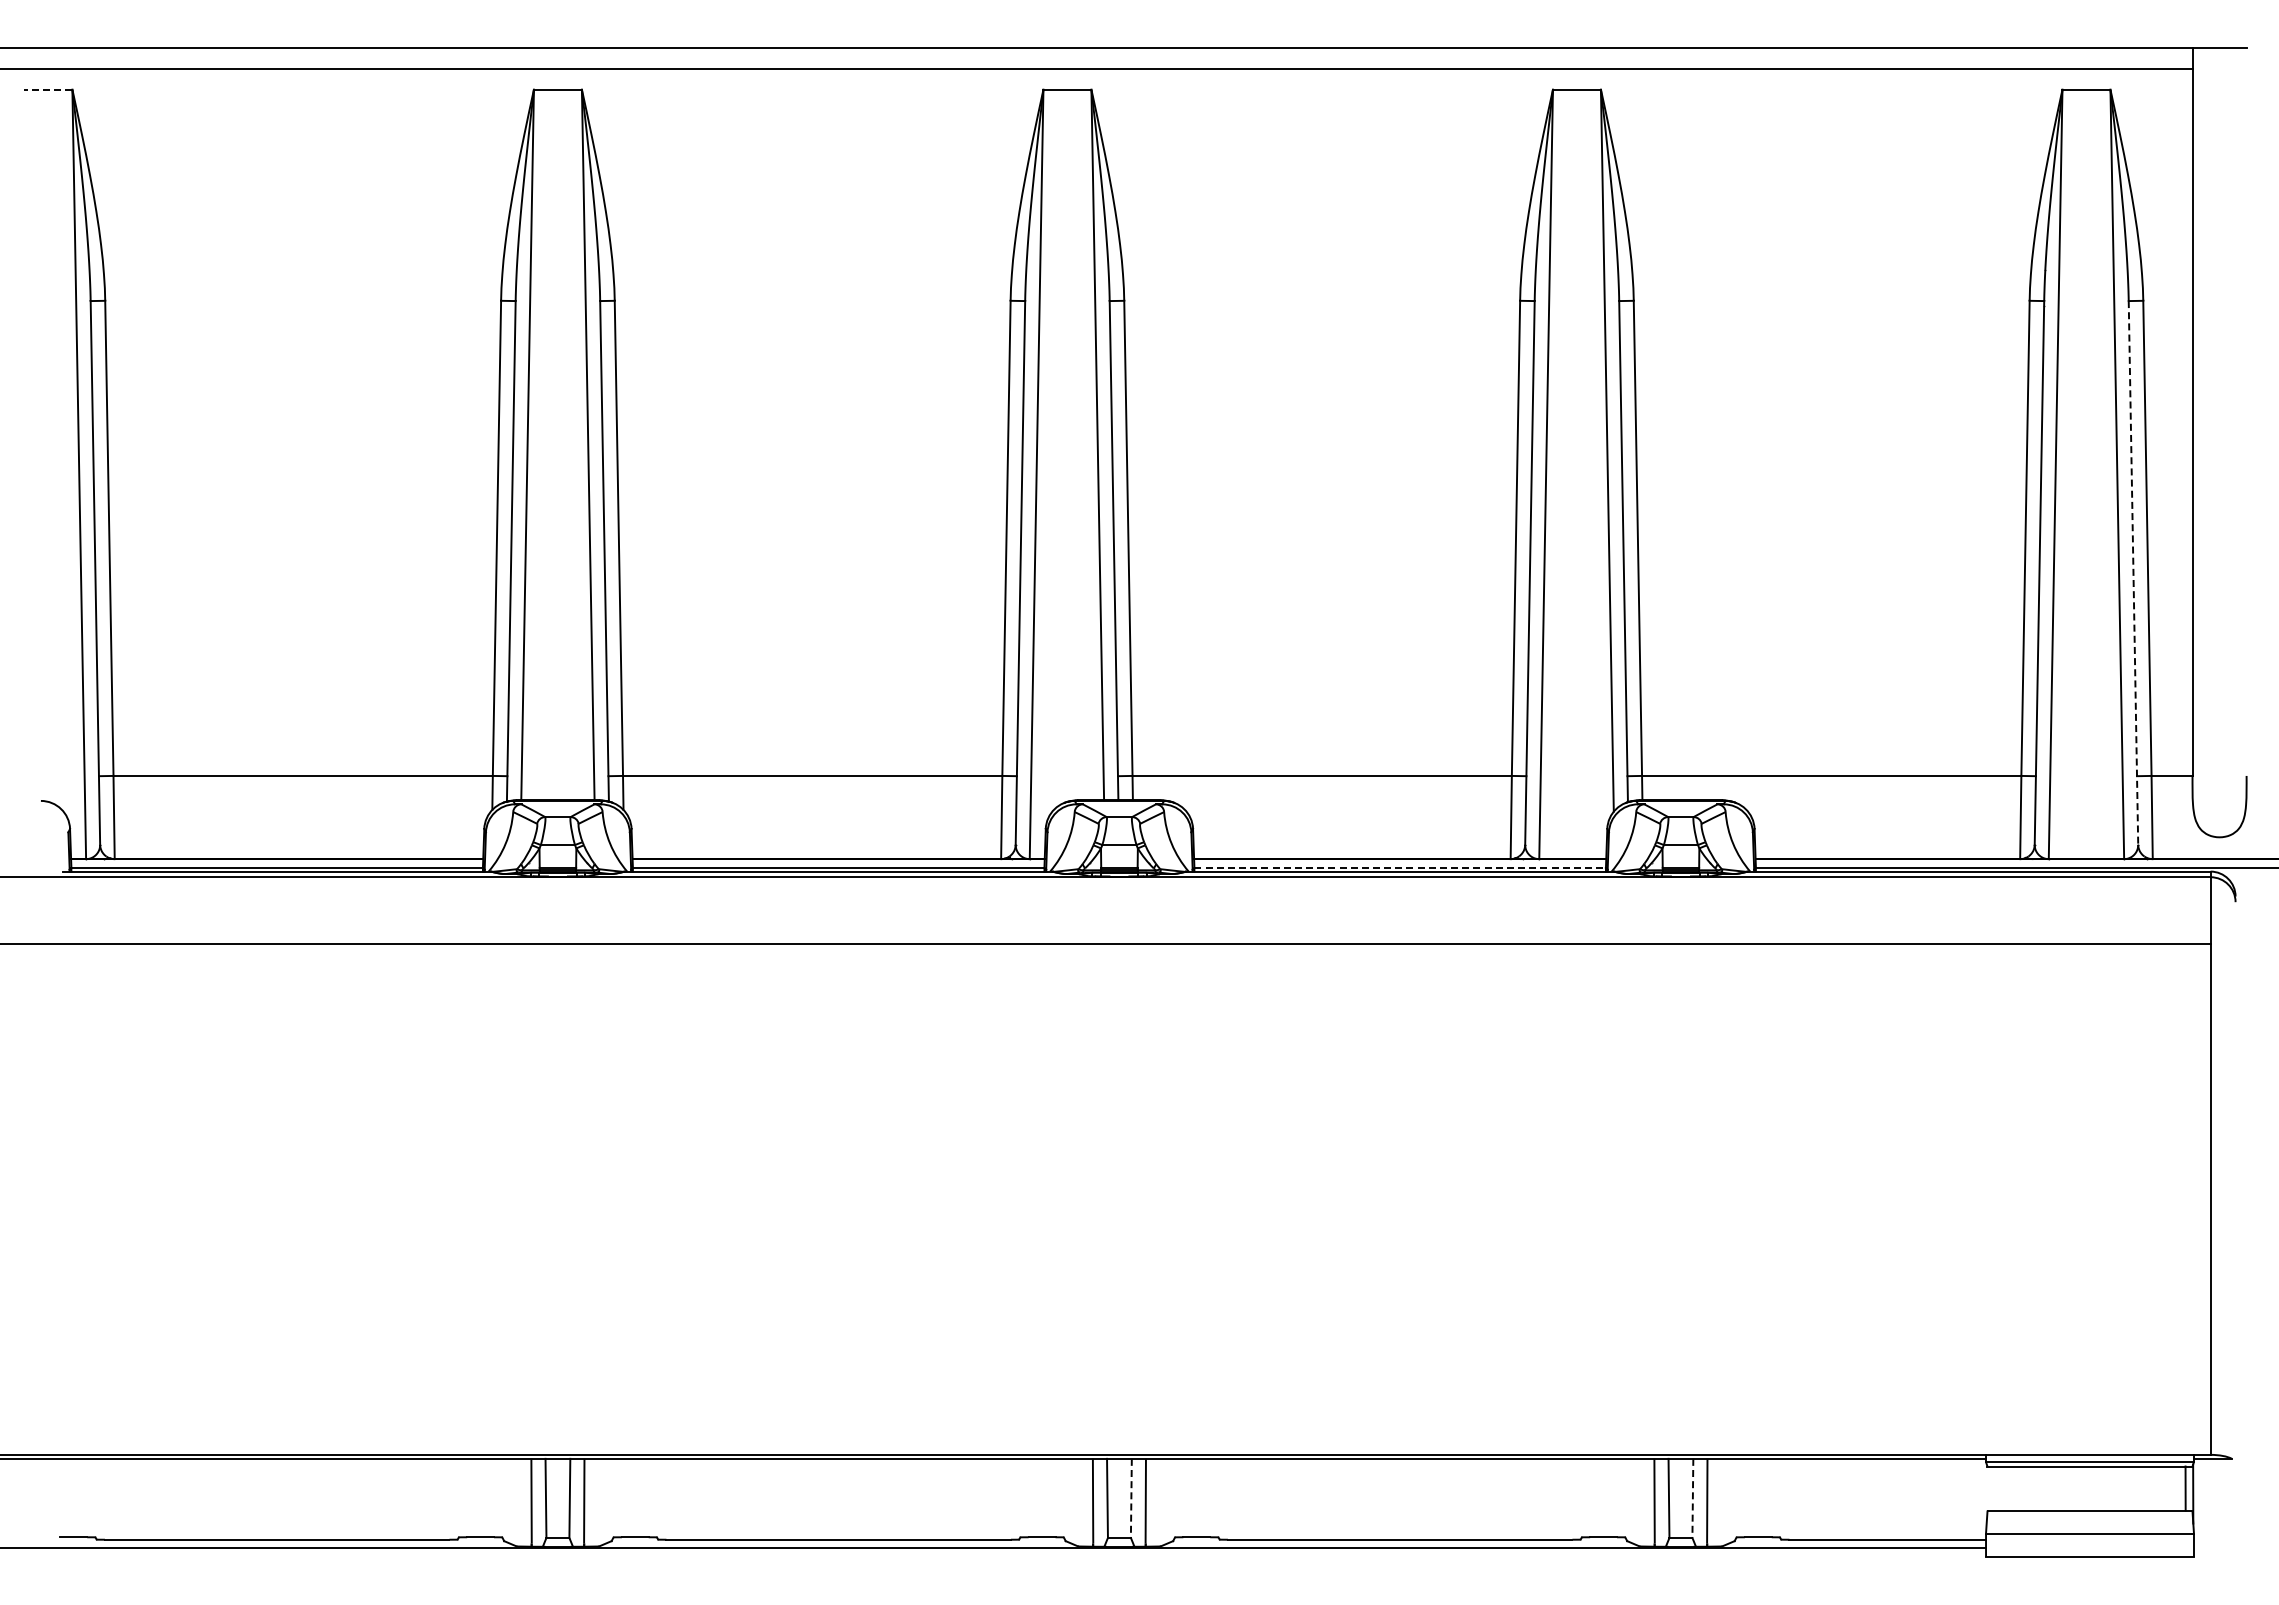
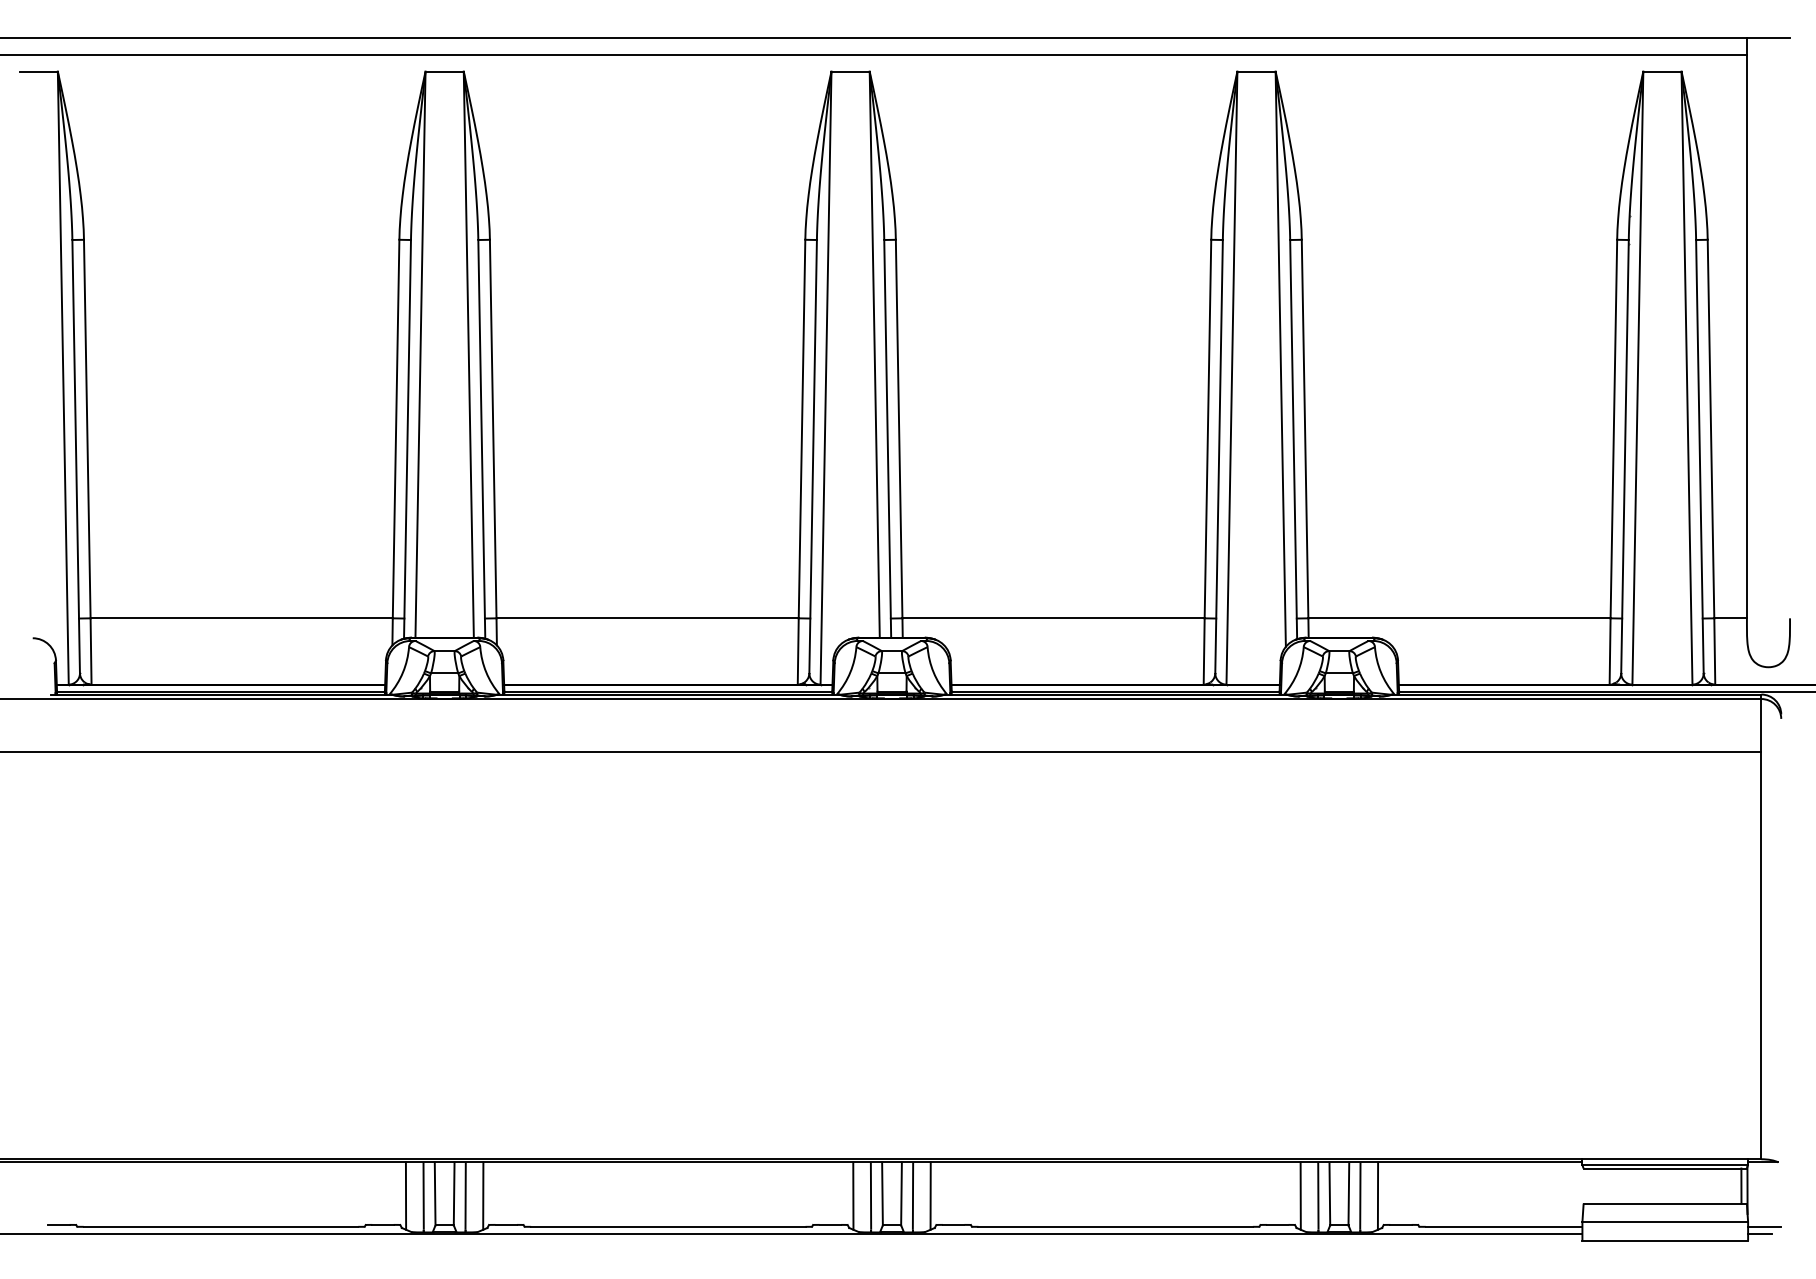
line: (48, 89) -> (38, 71), dashed -> solid
line: (2133, 572) -> (1699, 456), dashed -> solid
line: (1400, 867) -> (1115, 691), dashed -> solid
line: (1131, 1498) -> (901, 1194), dashed -> solid
line: (1692, 1498) -> (1348, 1194), dashed -> solid
line: (509, 1500) -> (406, 1195), added
line: (606, 1500) -> (483, 1195), added
line: (1070, 1500) -> (853, 1195), added
line: (1167, 1500) -> (930, 1195), added
line: (1632, 1500) -> (1300, 1195), added
line: (1729, 1500) -> (1378, 1195), added
line: (2213, 1539) -> (1763, 1226), added
line: (2208, 1548) -> (1759, 1233), added

